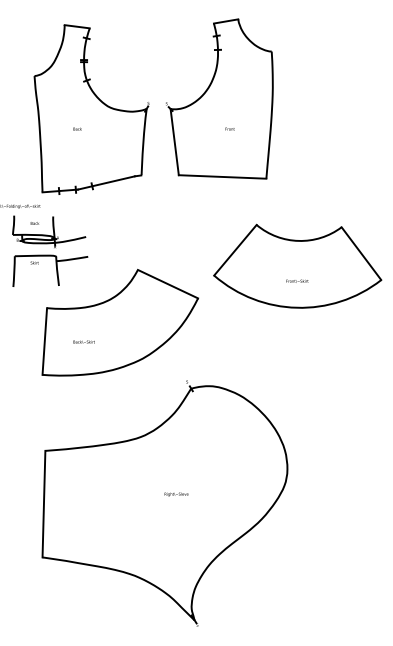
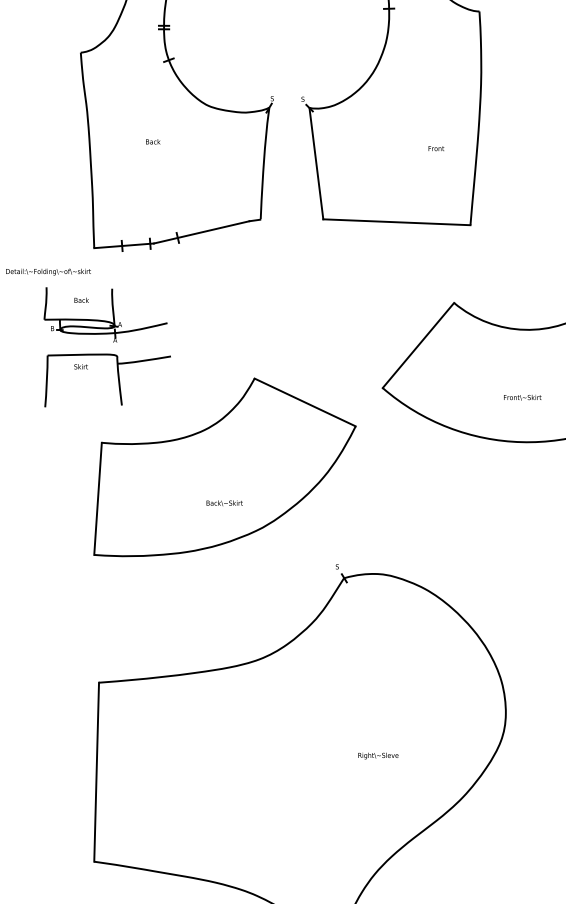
text: (229, 128) -> (435, 147), moved
text: (83, 341) -> (223, 502), moved
text: (176, 494) -> (378, 755), moved

